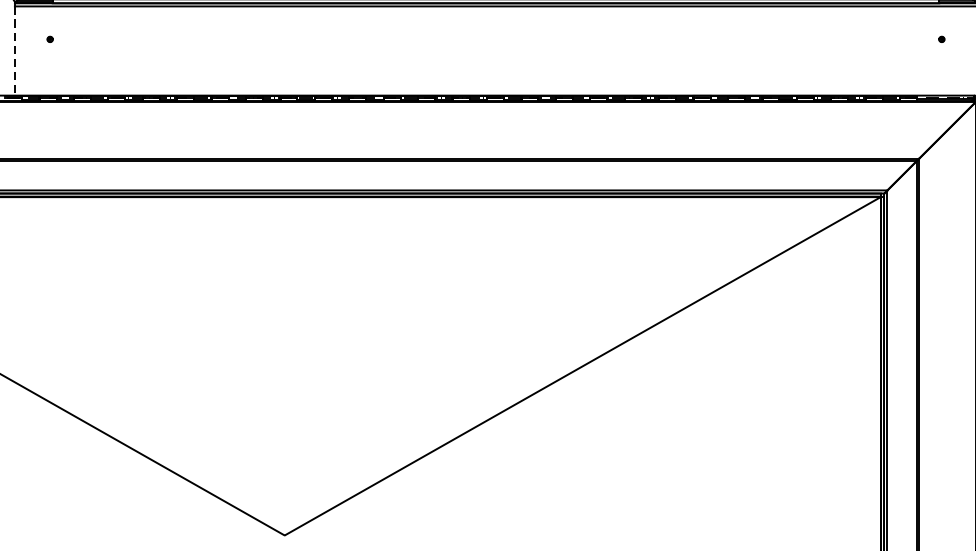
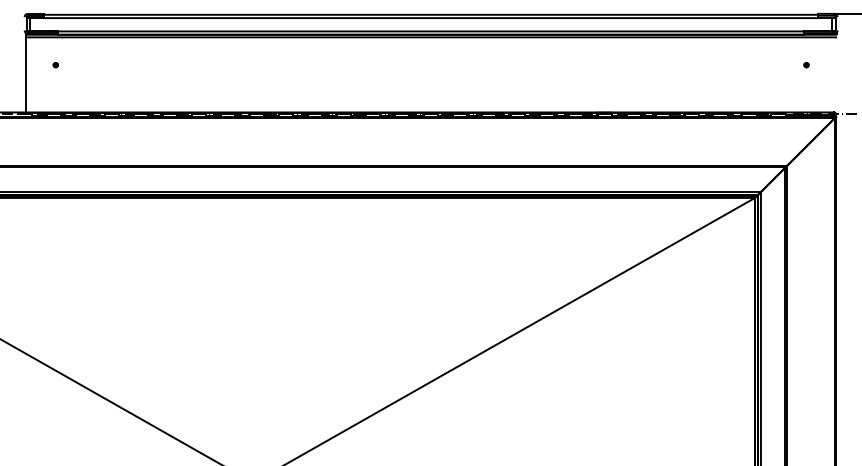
line: (15, 50) -> (26, 74), dashed -> solid

